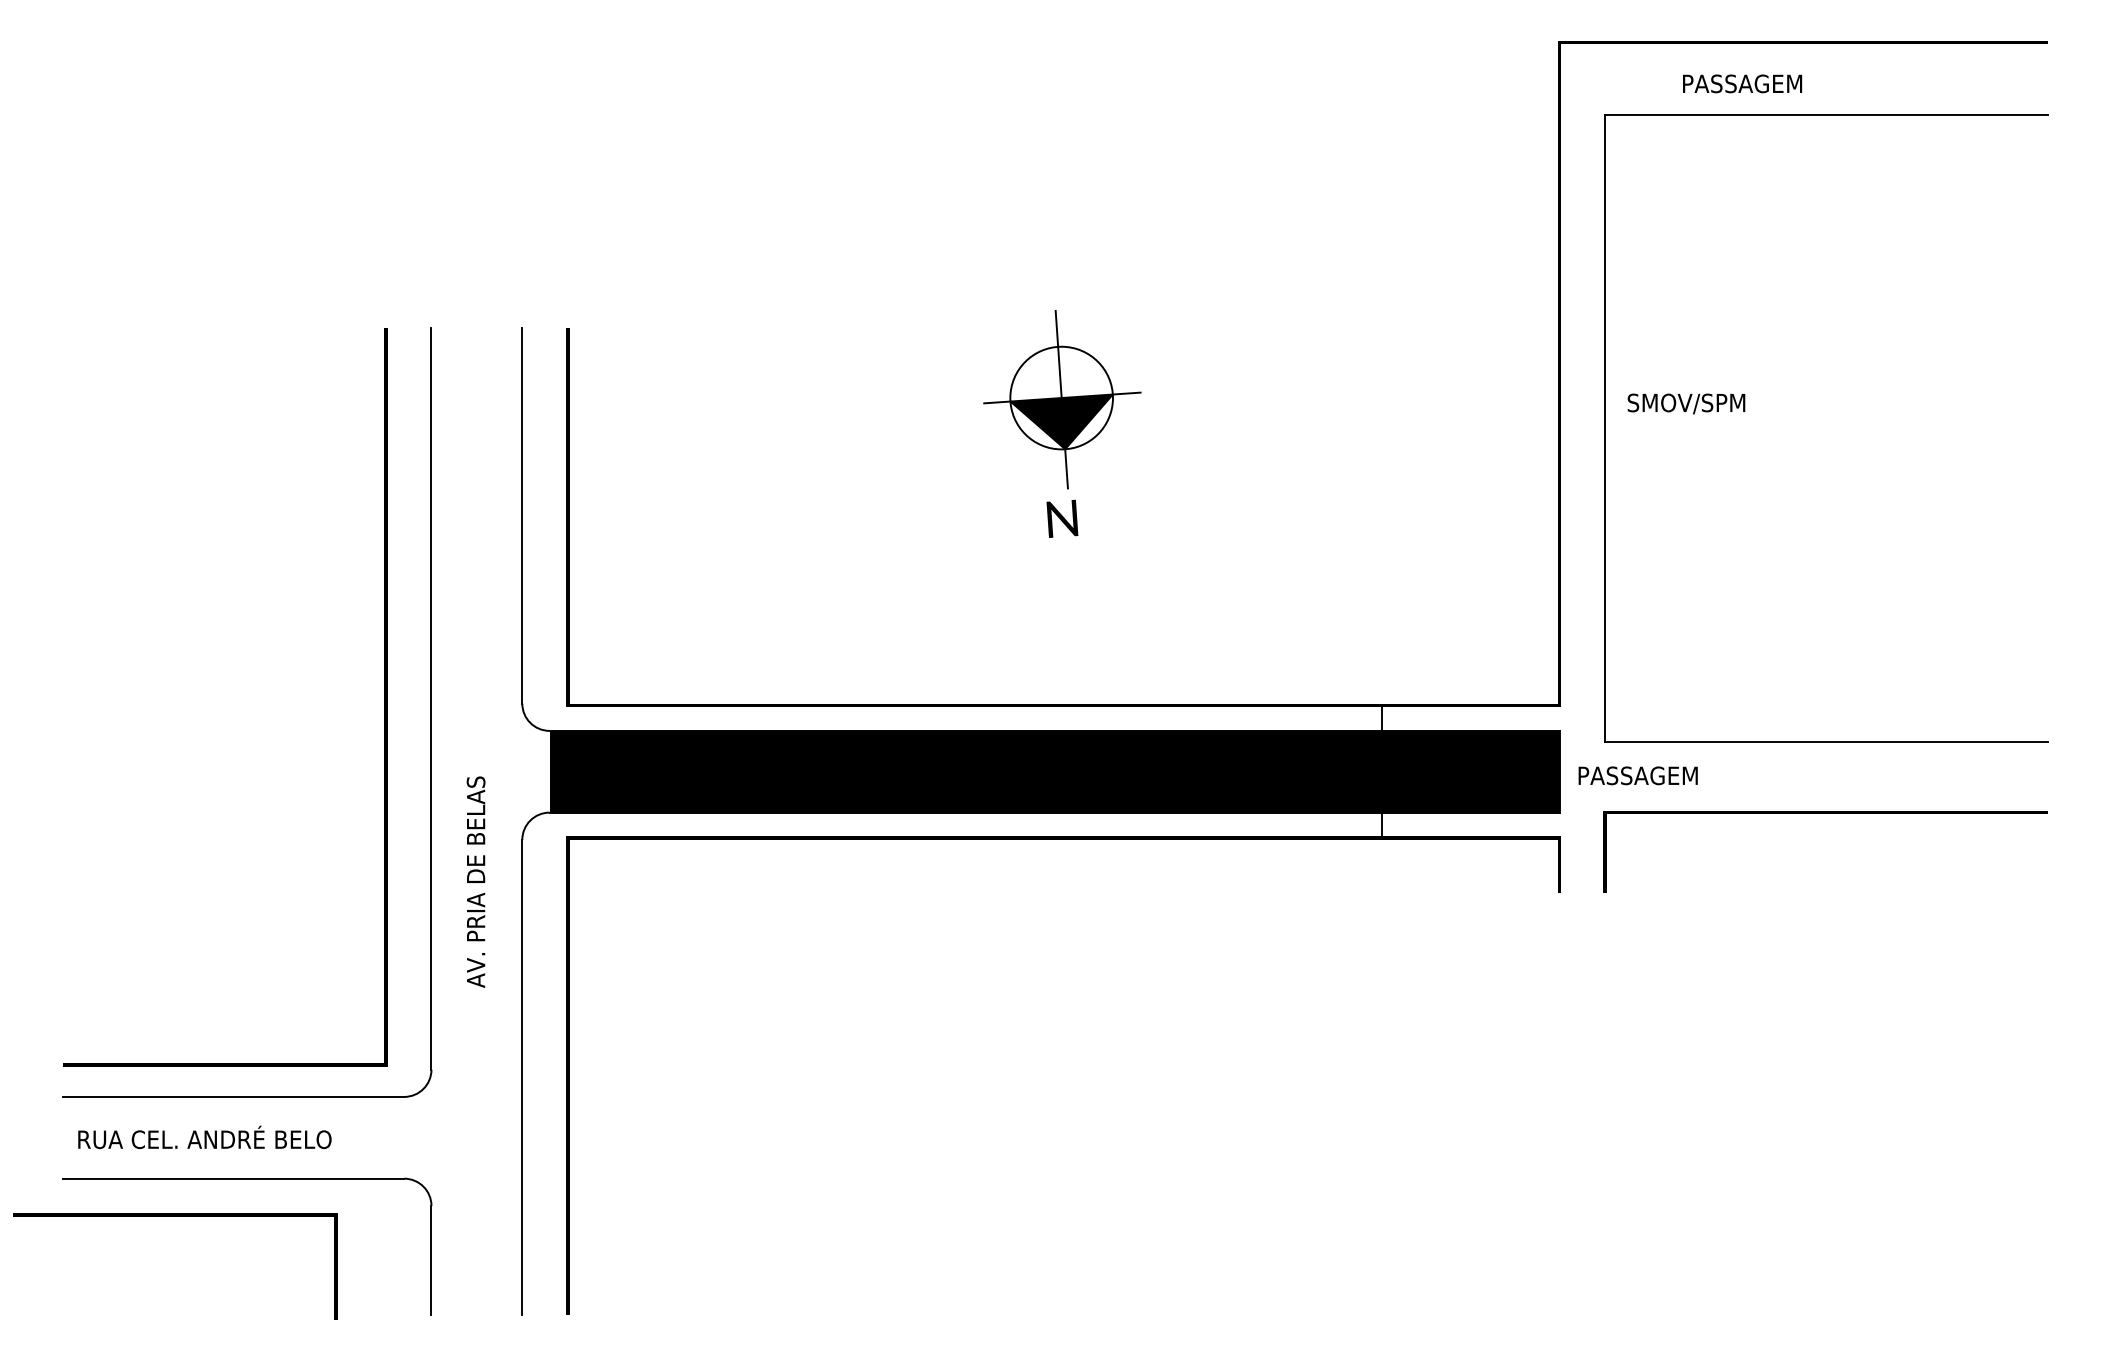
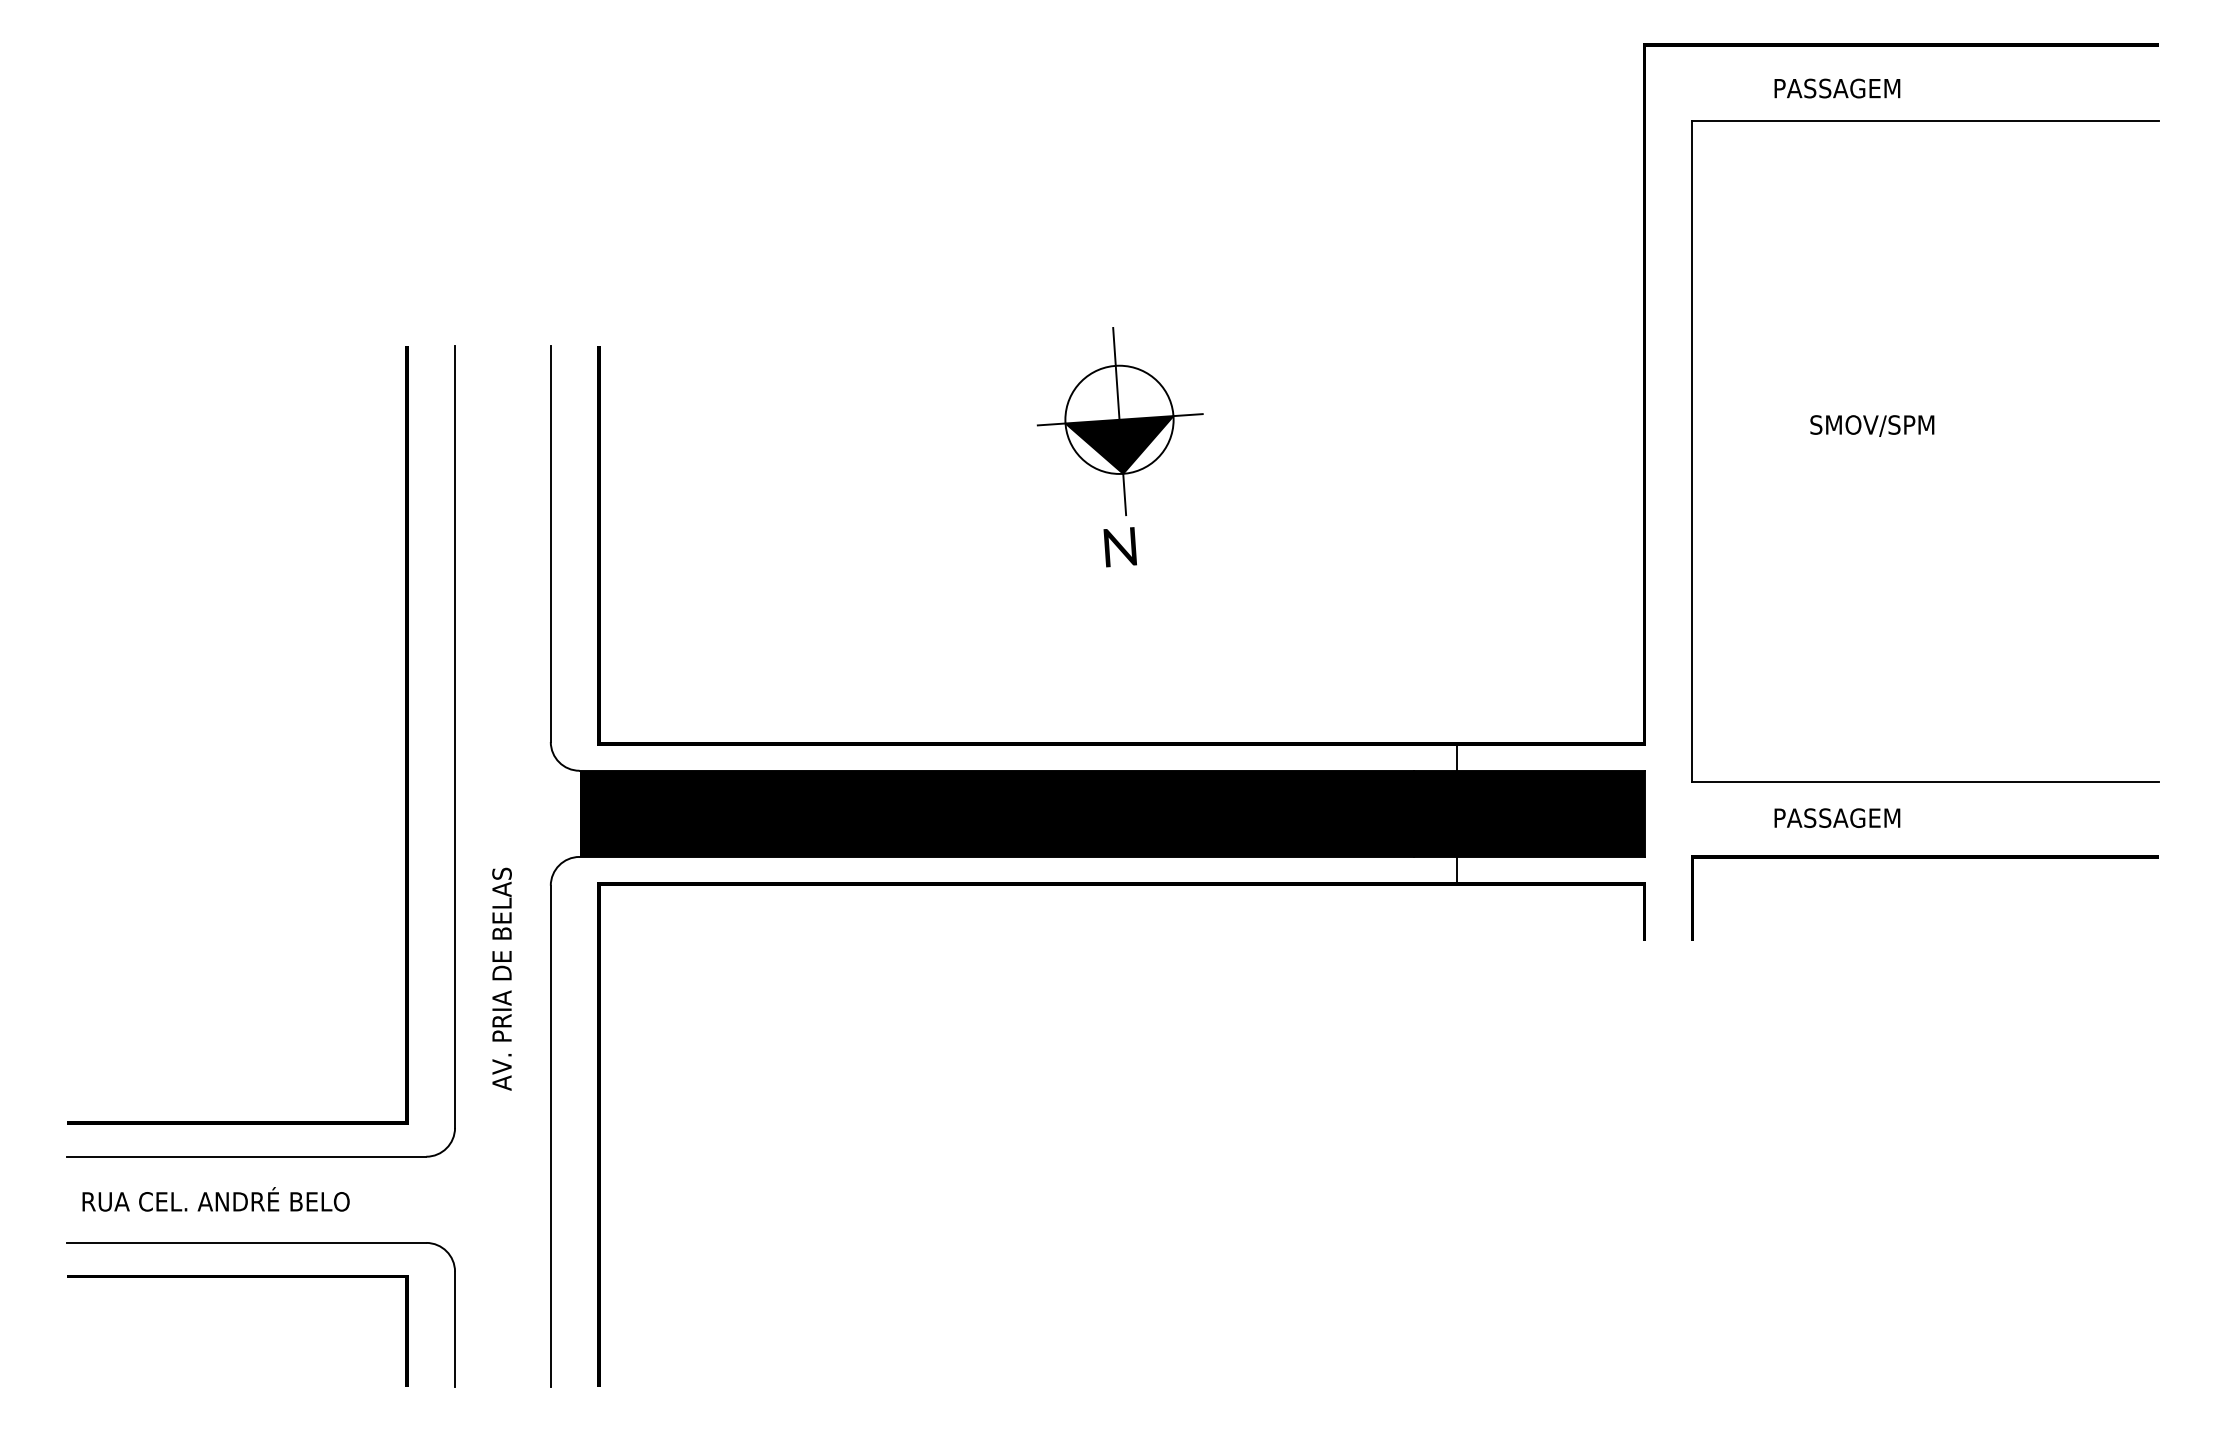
text: (1686, 403) -> (1872, 425), moved
text: (1638, 775) -> (1837, 817), moved
text: (475, 881) -> (501, 978), moved
line: (174, 1216) -> (237, 1277), moved

